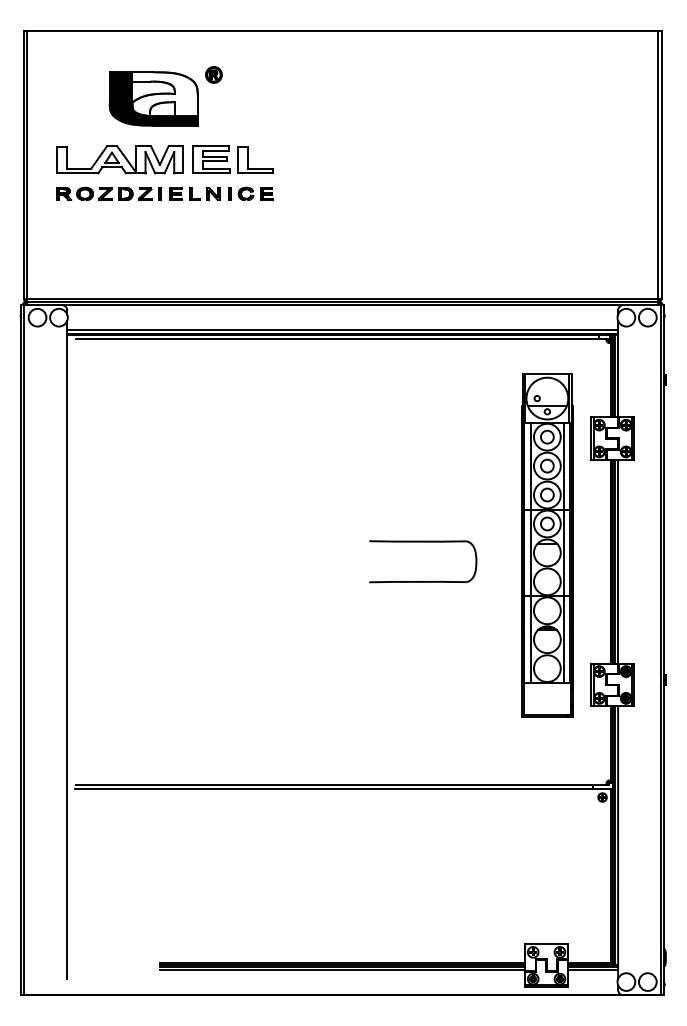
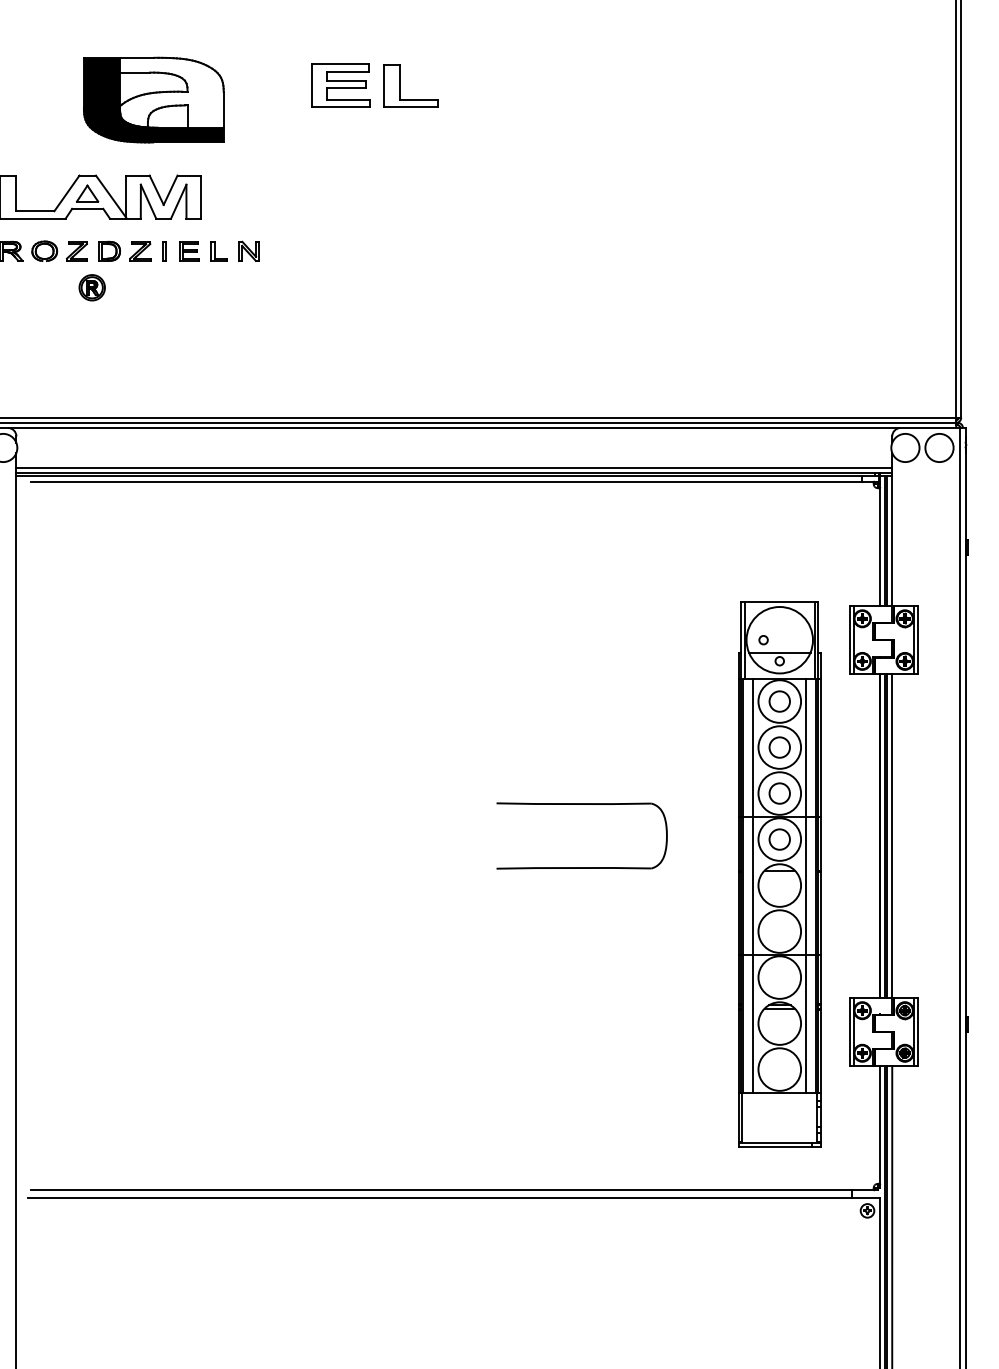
part: (213, 74) -> (91, 287), moved
part: (232, 159) -> (374, 85), moved
part: (250, 193) -> (307, 250), removed
part: (547, 545) -> (779, 873), moved

